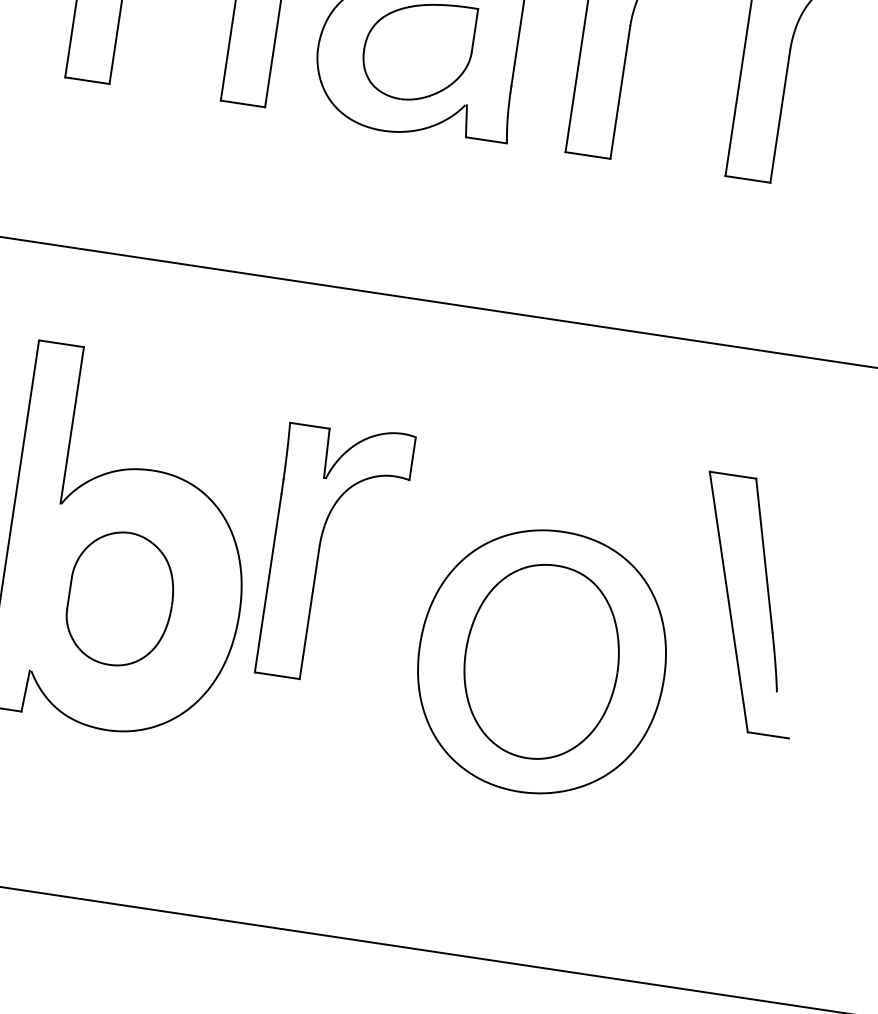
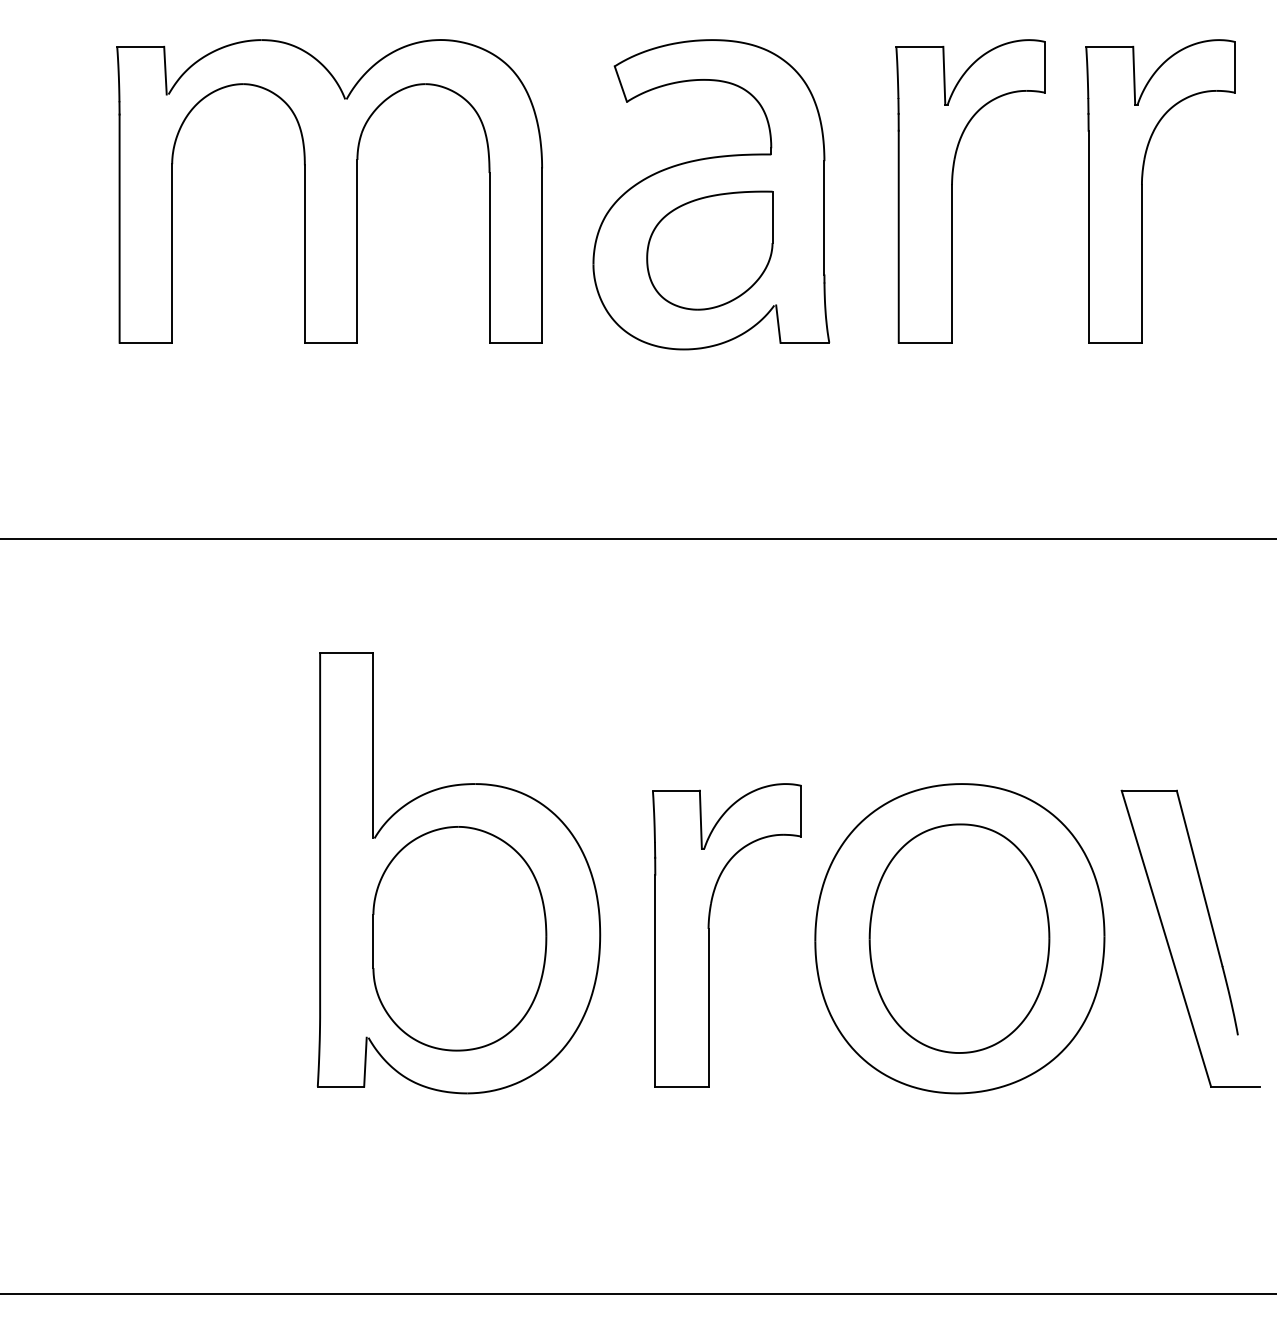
part: (319, 551) -> (709, 935), moved
part: (120, 598) -> (459, 938), size x1.43
part: (730, 607) -> (1169, 944), moved

